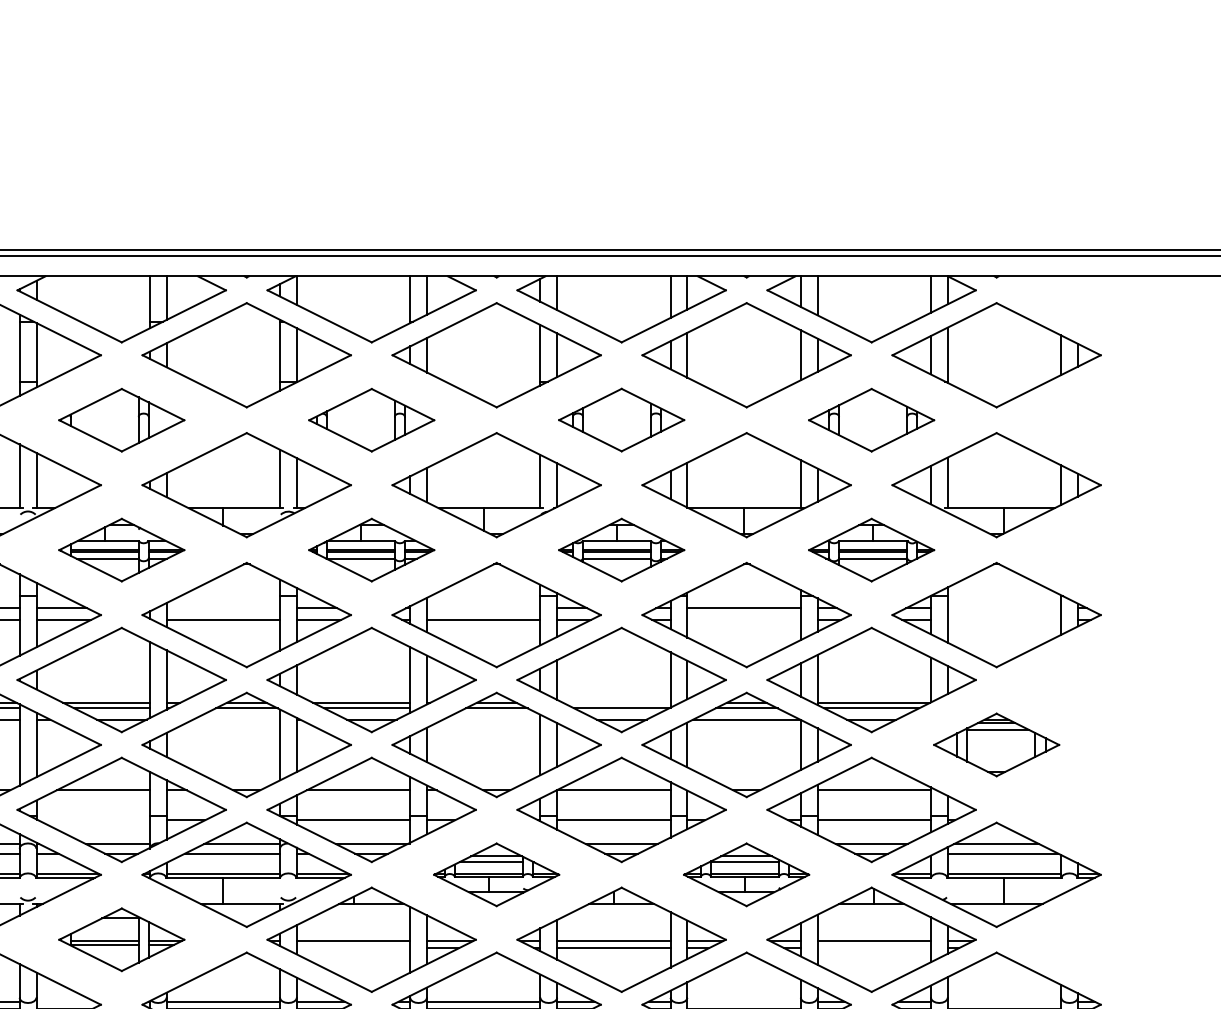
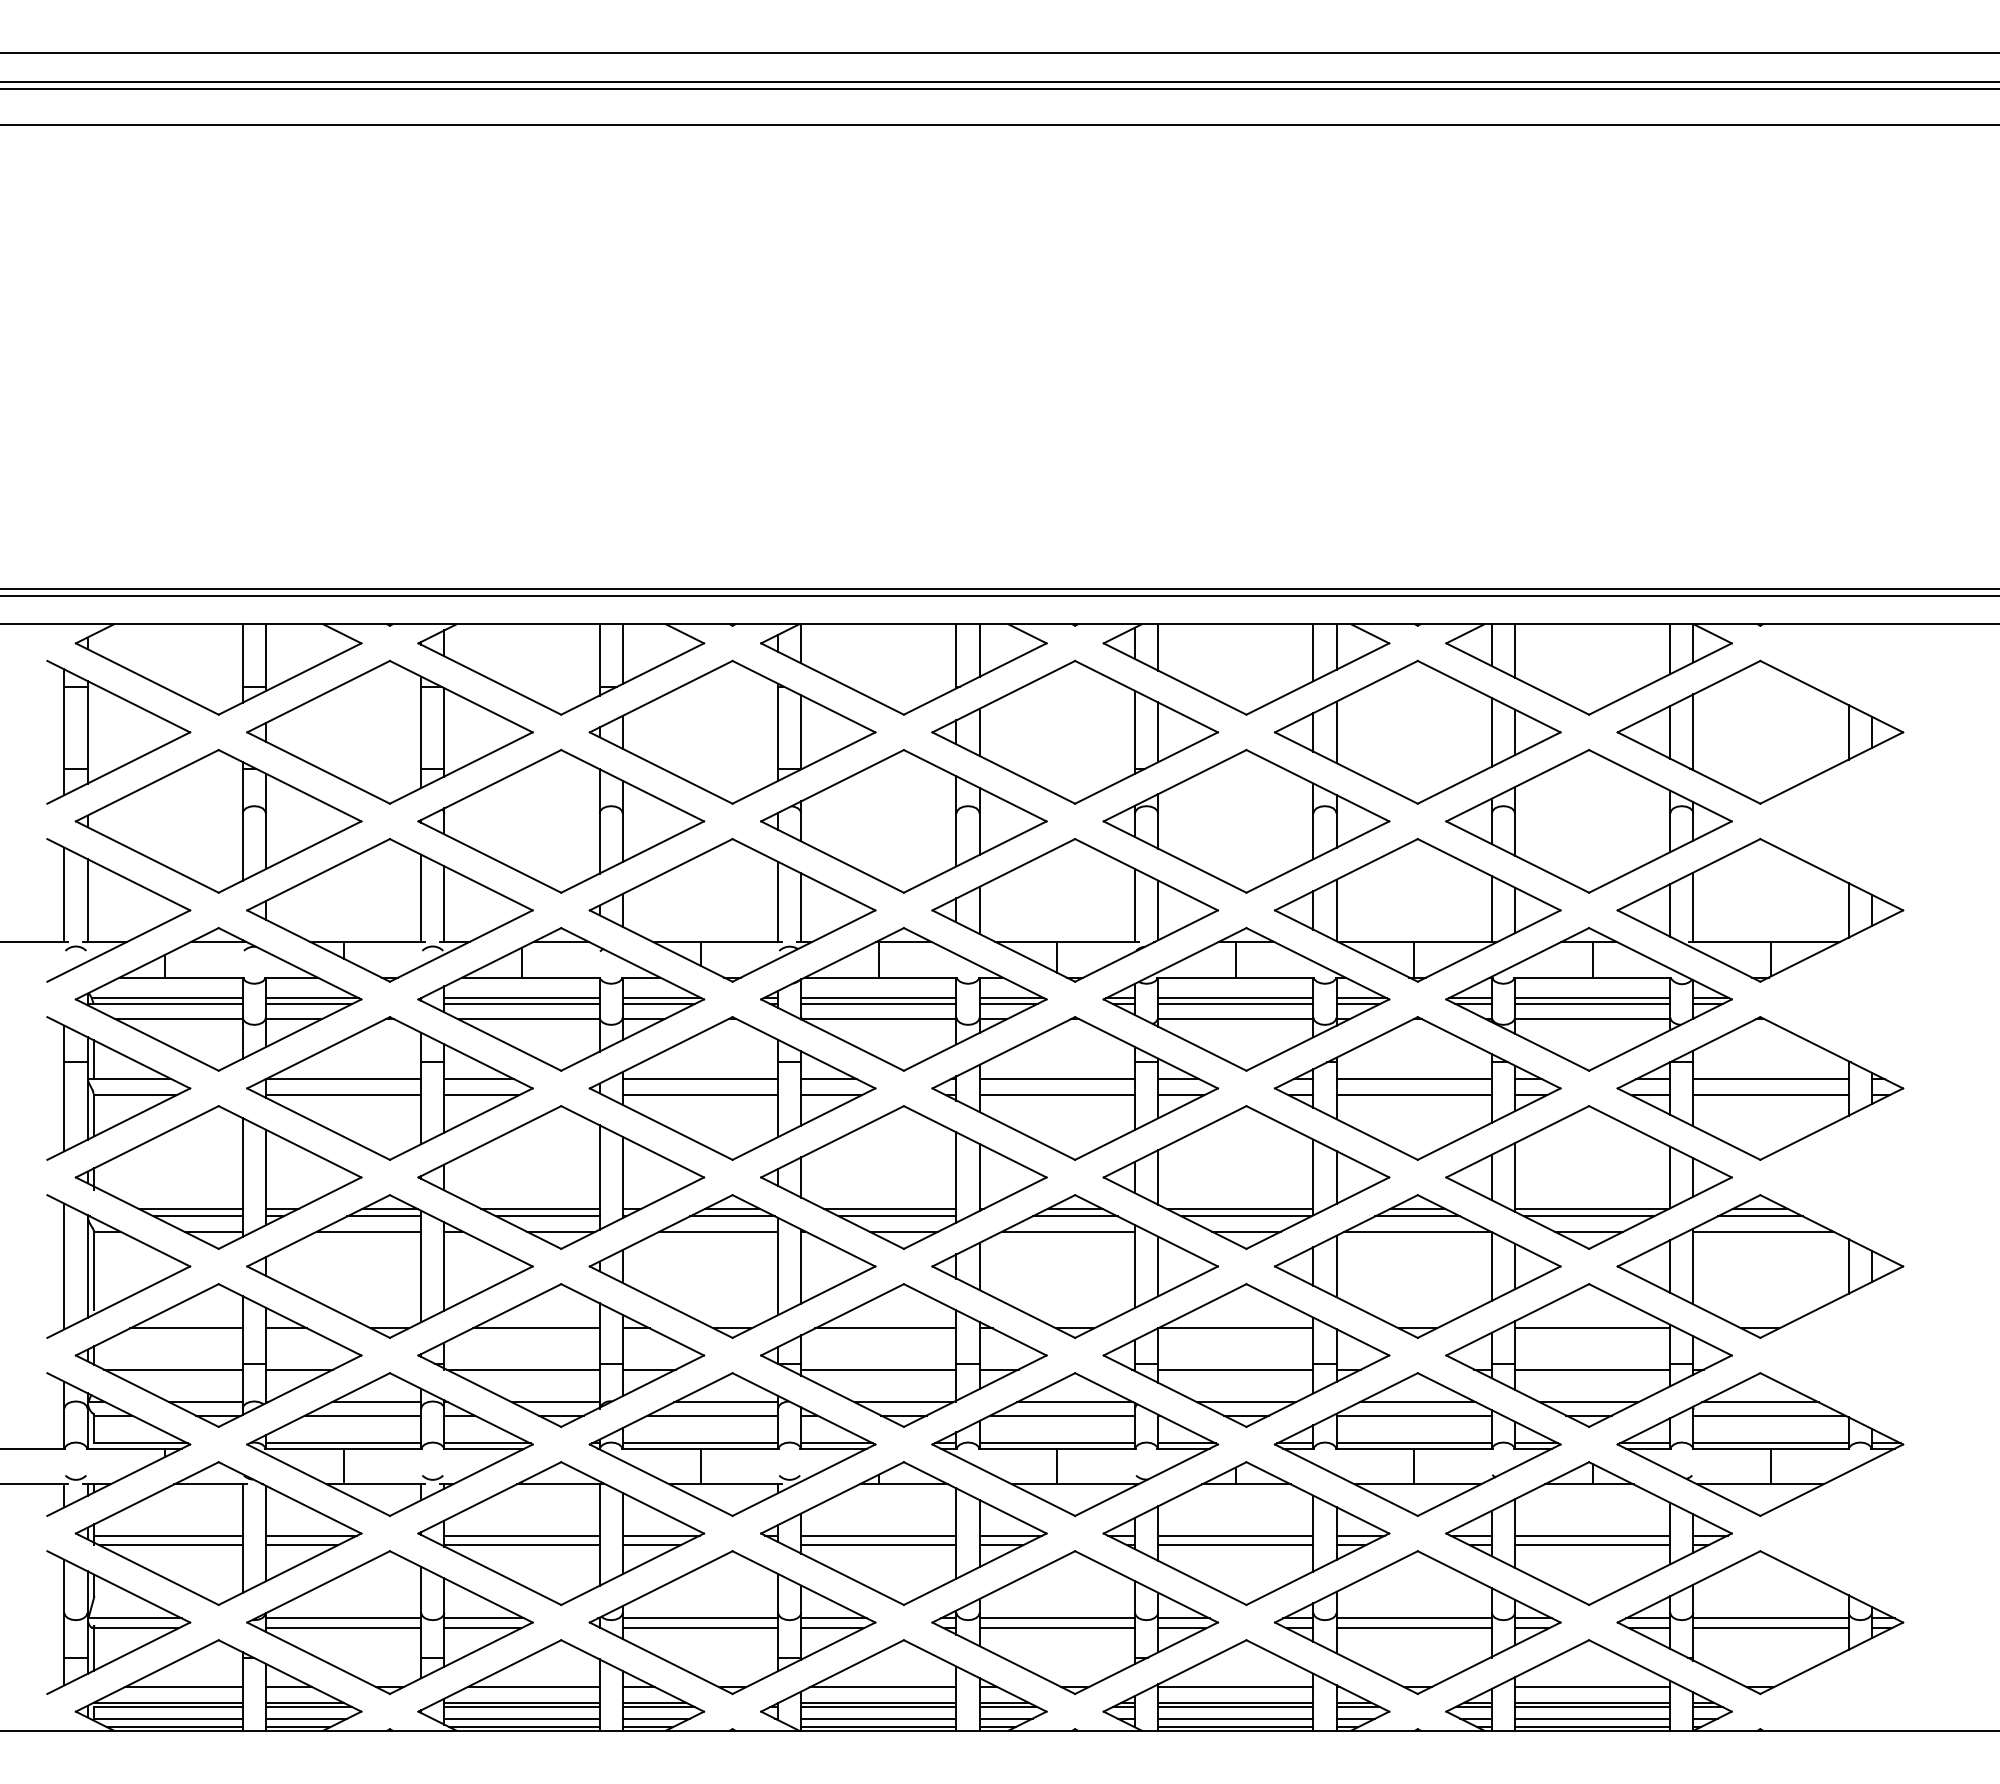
part: (621, 419) -> (1246, 820), size x1.67
part: (121, 420) -> (561, 821), size x1.67
part: (371, 420) -> (903, 821), size x1.67
part: (871, 420) -> (1588, 821), size x1.67
part: (121, 550) -> (561, 999), size x1.67
part: (371, 550) -> (903, 999), size x1.67
part: (621, 550) -> (1246, 999), size x1.67
part: (871, 550) -> (1588, 999), size x1.67
line: (223, 608) -> (700, 1079), added
line: (483, 608) -> (1056, 1079), added
line: (1004, 608) -> (1770, 1079), added
line: (743, 620) -> (1413, 1095), added
line: (1004, 620) -> (1770, 1095), added
line: (616, 702) -> (1239, 1208), added
line: (236, 719) -> (718, 1231), added
line: (491, 719) -> (1067, 1231), added
part: (996, 744) -> (1760, 1266), size x1.67
line: (93, 820) -> (522, 1369), added
part: (496, 874) -> (1074, 1444), size x1.67
part: (746, 874) -> (1417, 1444), size x1.67
part: (121, 939) -> (561, 1533), size x1.67
line: (353, 948) -> (878, 1545), added
line: (874, 948) -> (1592, 1545), added
line: (65, 1001) -> (484, 1618), added
line: (743, 1001) -> (1413, 1618), added
line: (1004, 1001) -> (1770, 1618), added

